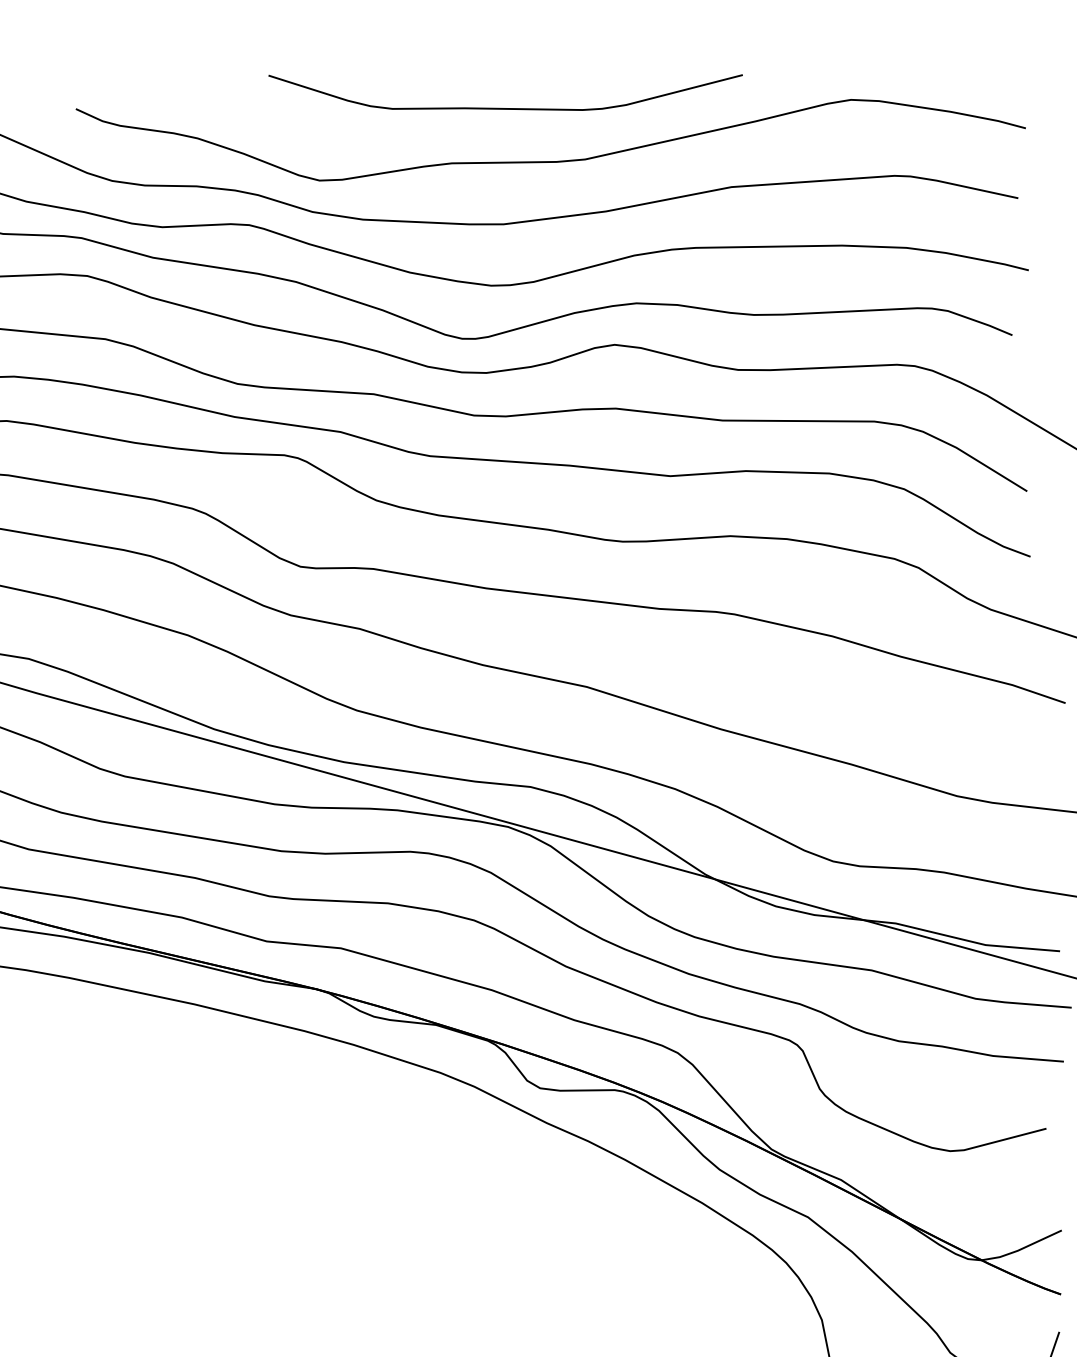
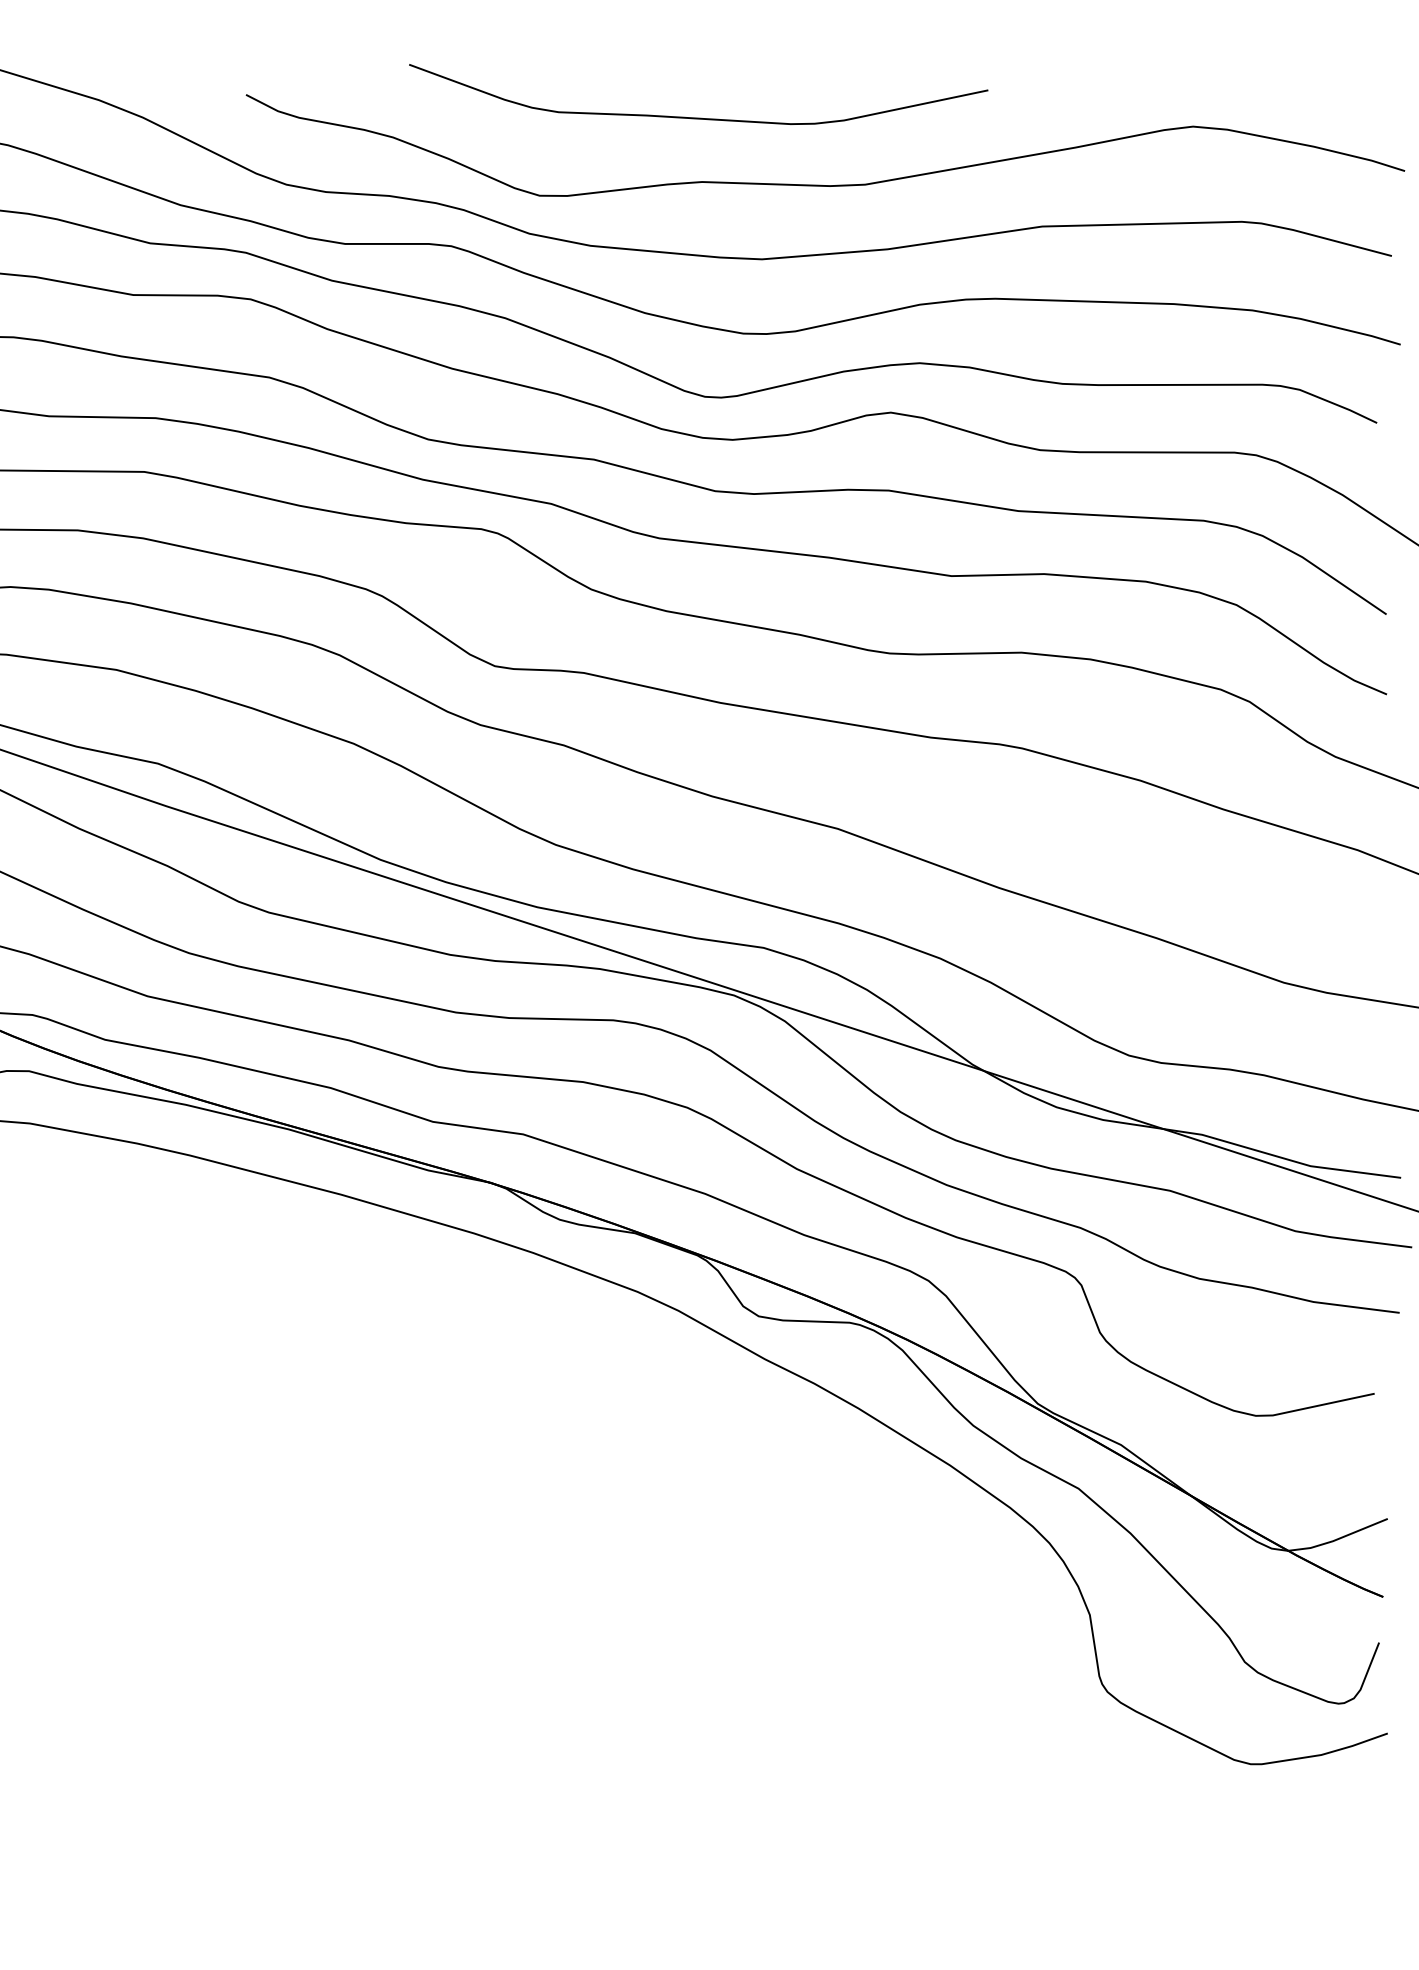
curve: (506, 108) -> (698, 117), moved

